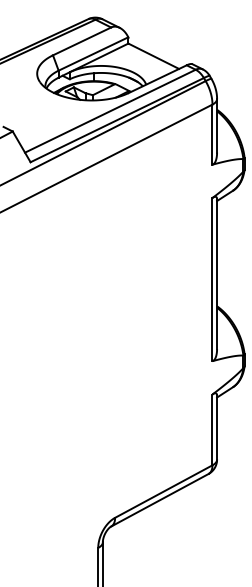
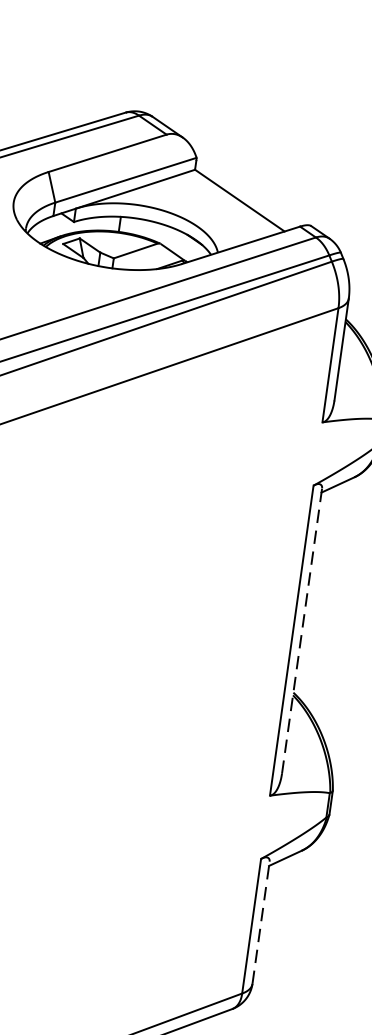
line: (217, 273) -> (302, 630), solid -> dashed
line: (217, 426) -> (262, 921), solid -> dashed

